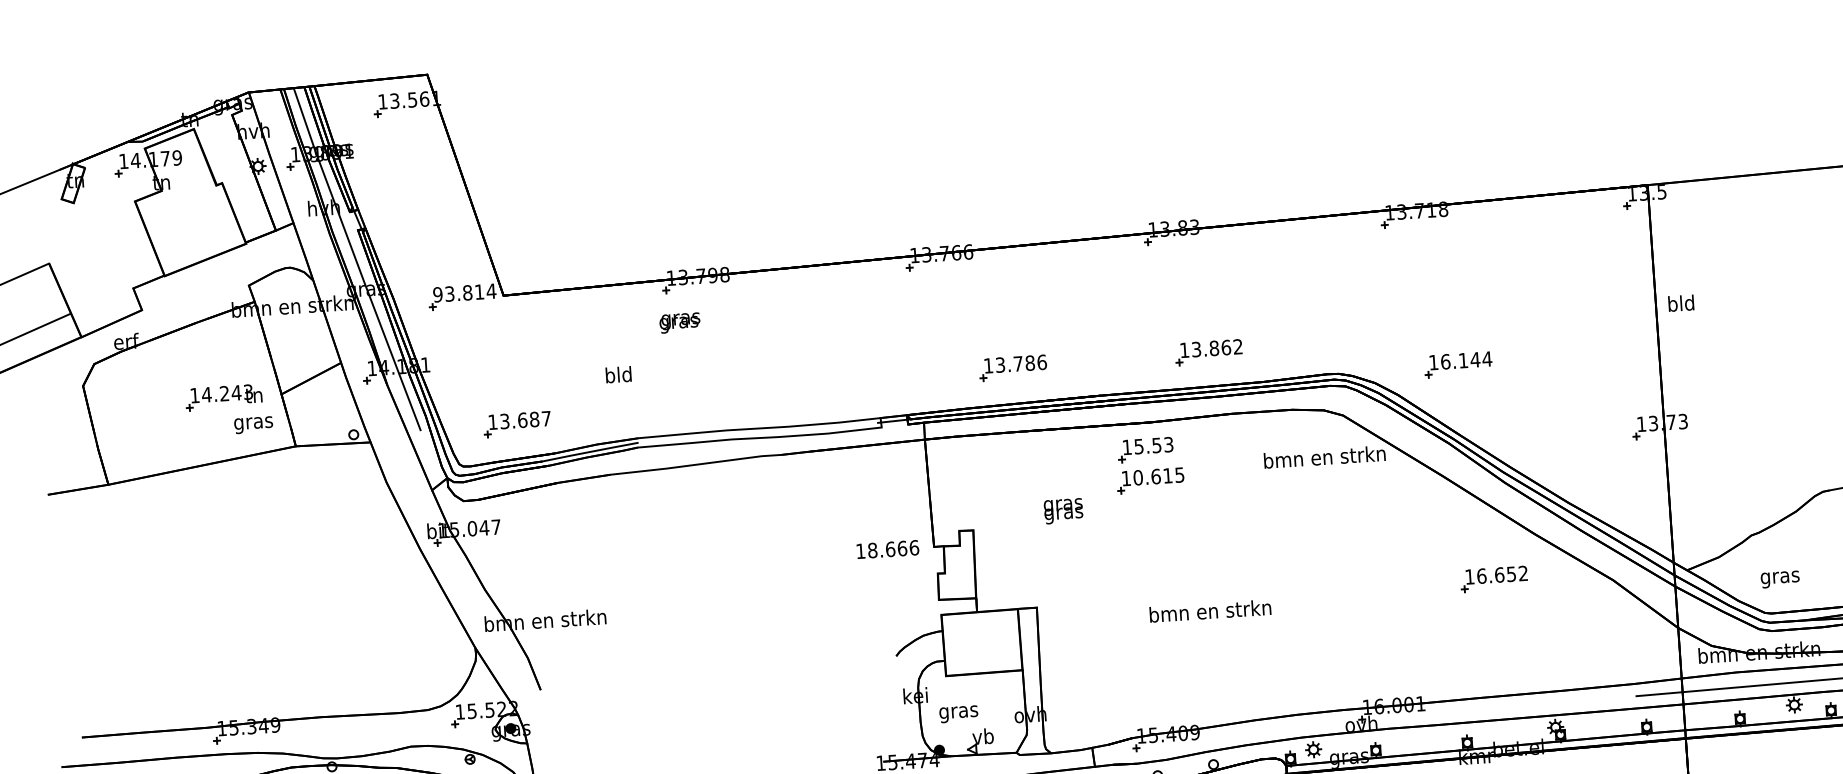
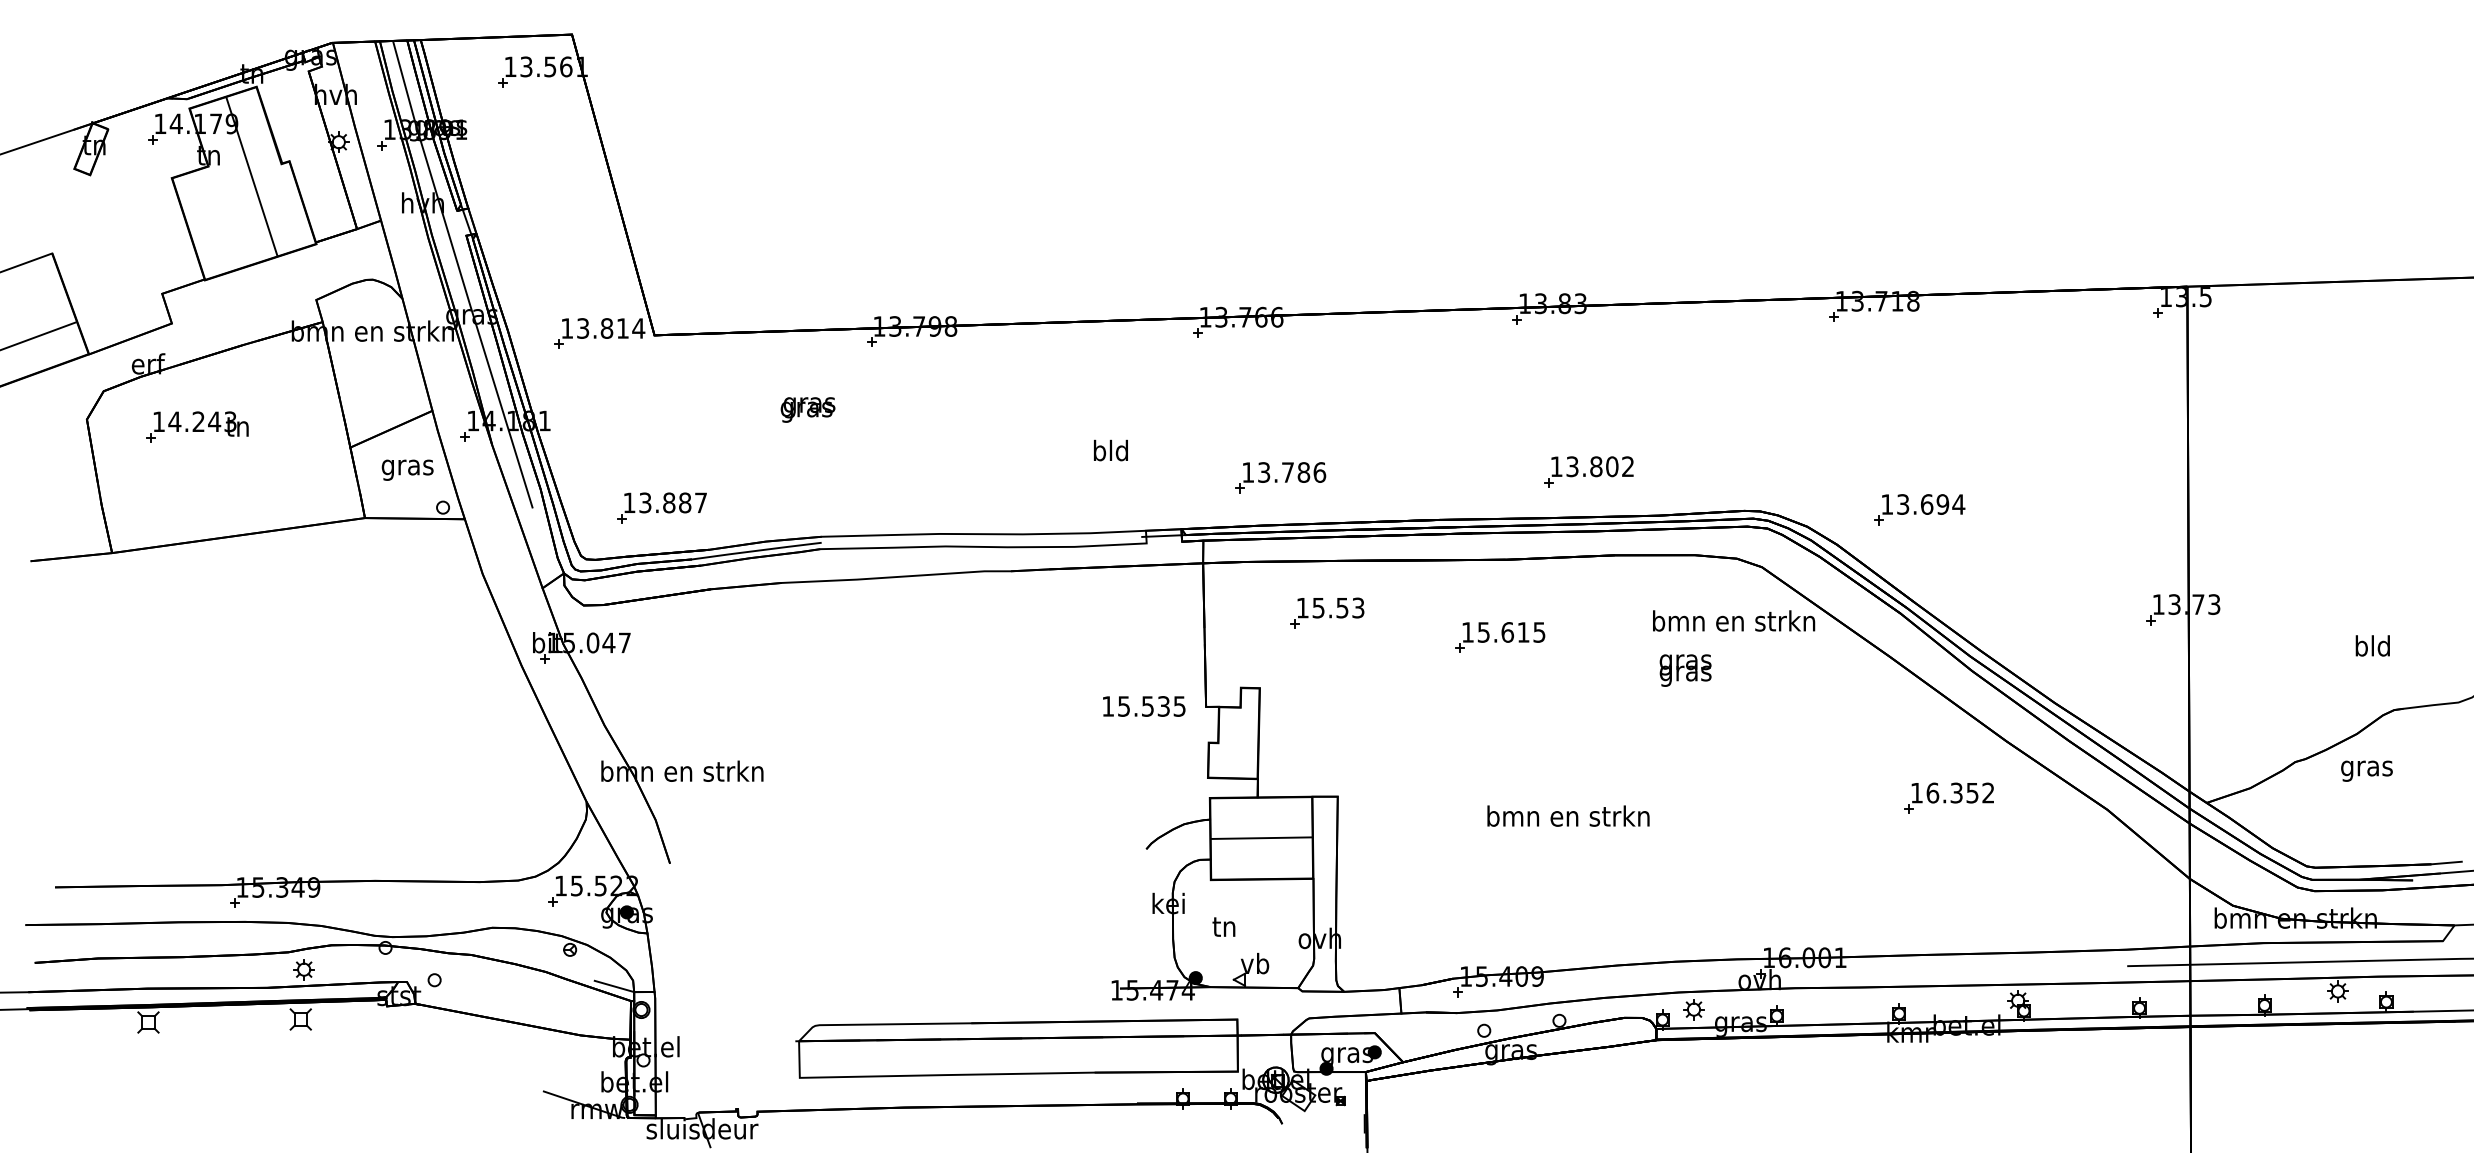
line: (194, 196) -> (251, 176), added
text: (438, 294) -> (567, 328), 93.814 -> 13.814
text: (1680, 303) -> (2372, 645), moved
text: (679, 322) -> (807, 409), moved
text: (1226, 347) -> (1612, 466), 13.862 -> 13.802
text: (1460, 360) -> (1923, 504), 16.144 -> 13.694
part: (1012, 368) -> (1280, 477), moved
text: (618, 374) -> (1110, 450), moved
part: (223, 397) -> (197, 426), moved
text: (522, 419) -> (669, 502), 13.687 -> 13.887
text: (253, 424) -> (407, 469), moved
part: (1145, 449) -> (1327, 612), moved
text: (1137, 477) -> (1483, 632), 10.615 -> 15.615
text: (1063, 511) -> (1685, 670), moved
text: (893, 549) -> (1152, 706), 18.666 -> 15.535
text: (1499, 574) -> (1956, 792), 16.652 -> 16.352
text: (1779, 579) -> (2366, 770), moved
line: (981, 641) -> (1261, 837), added
text: (958, 712) -> (1224, 929), gras -> tn

